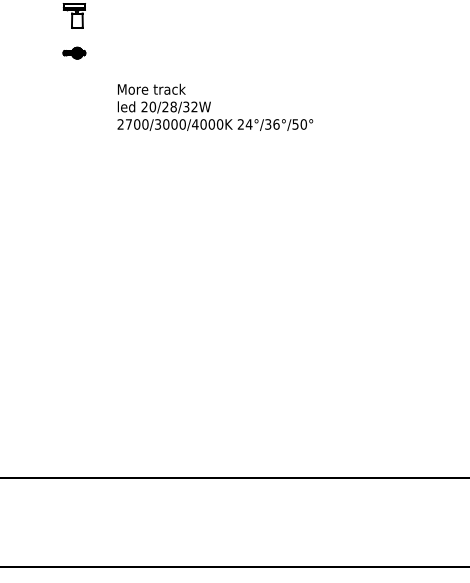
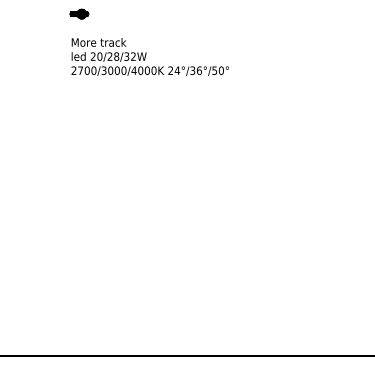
text: (215, 106) -> (150, 56), moved

